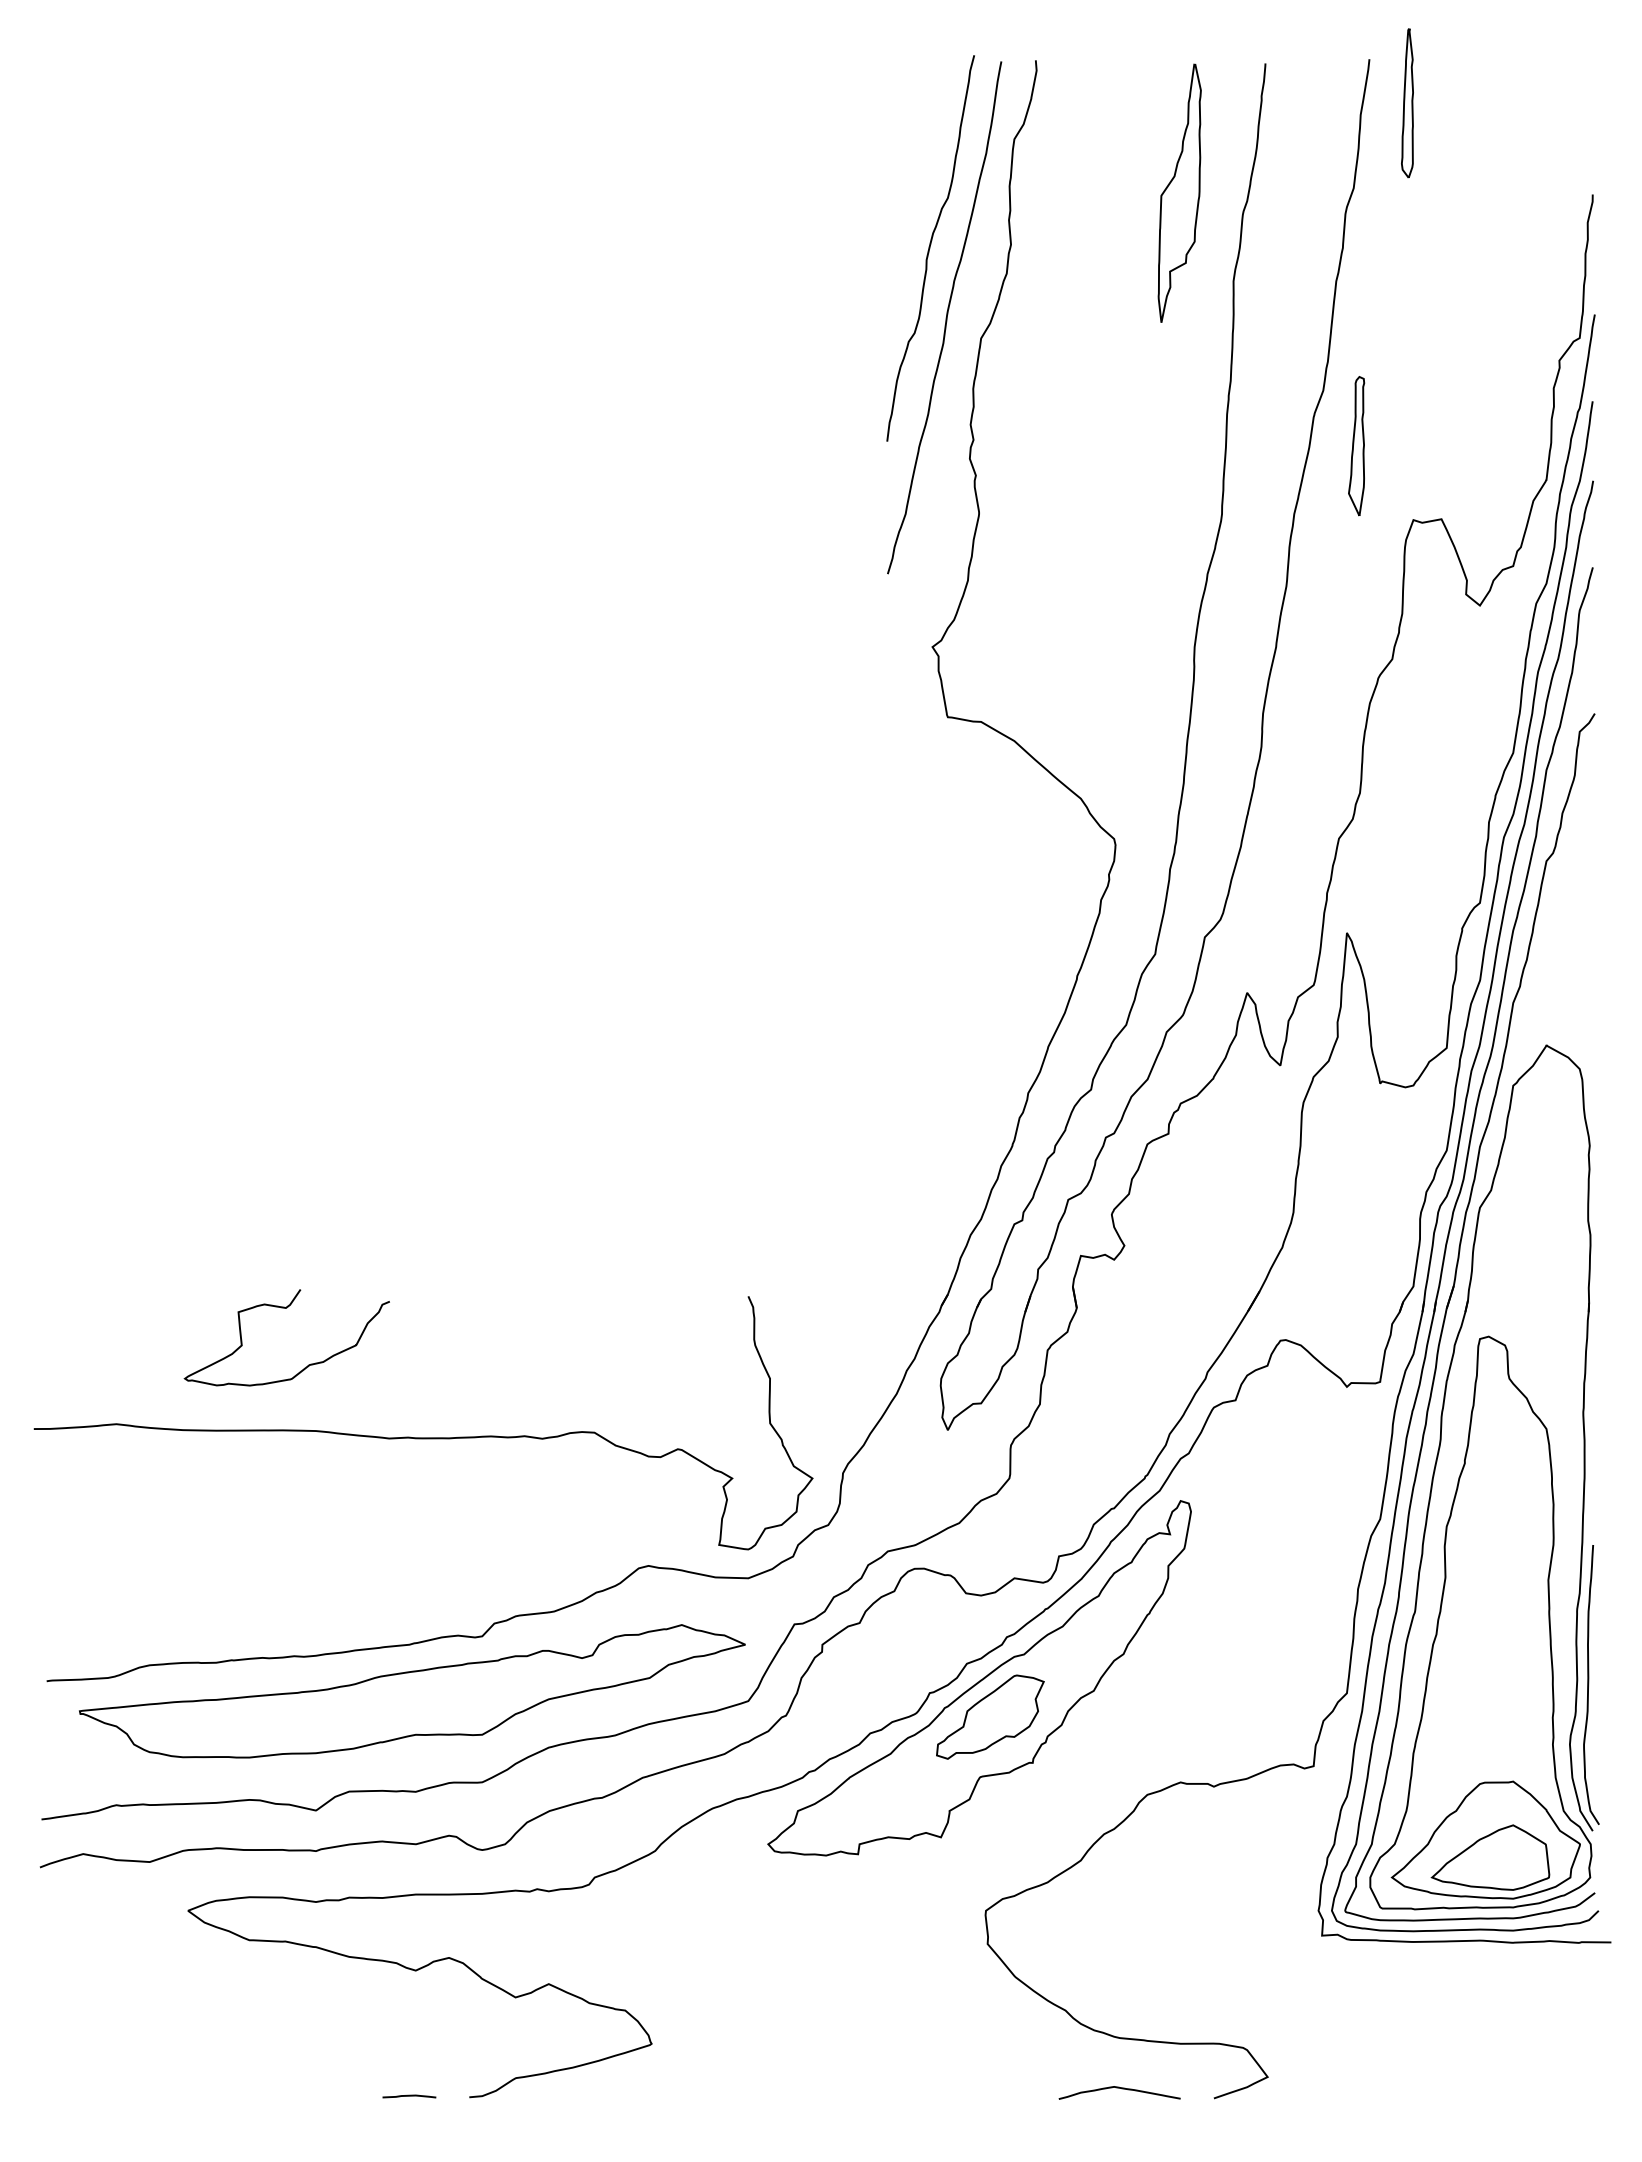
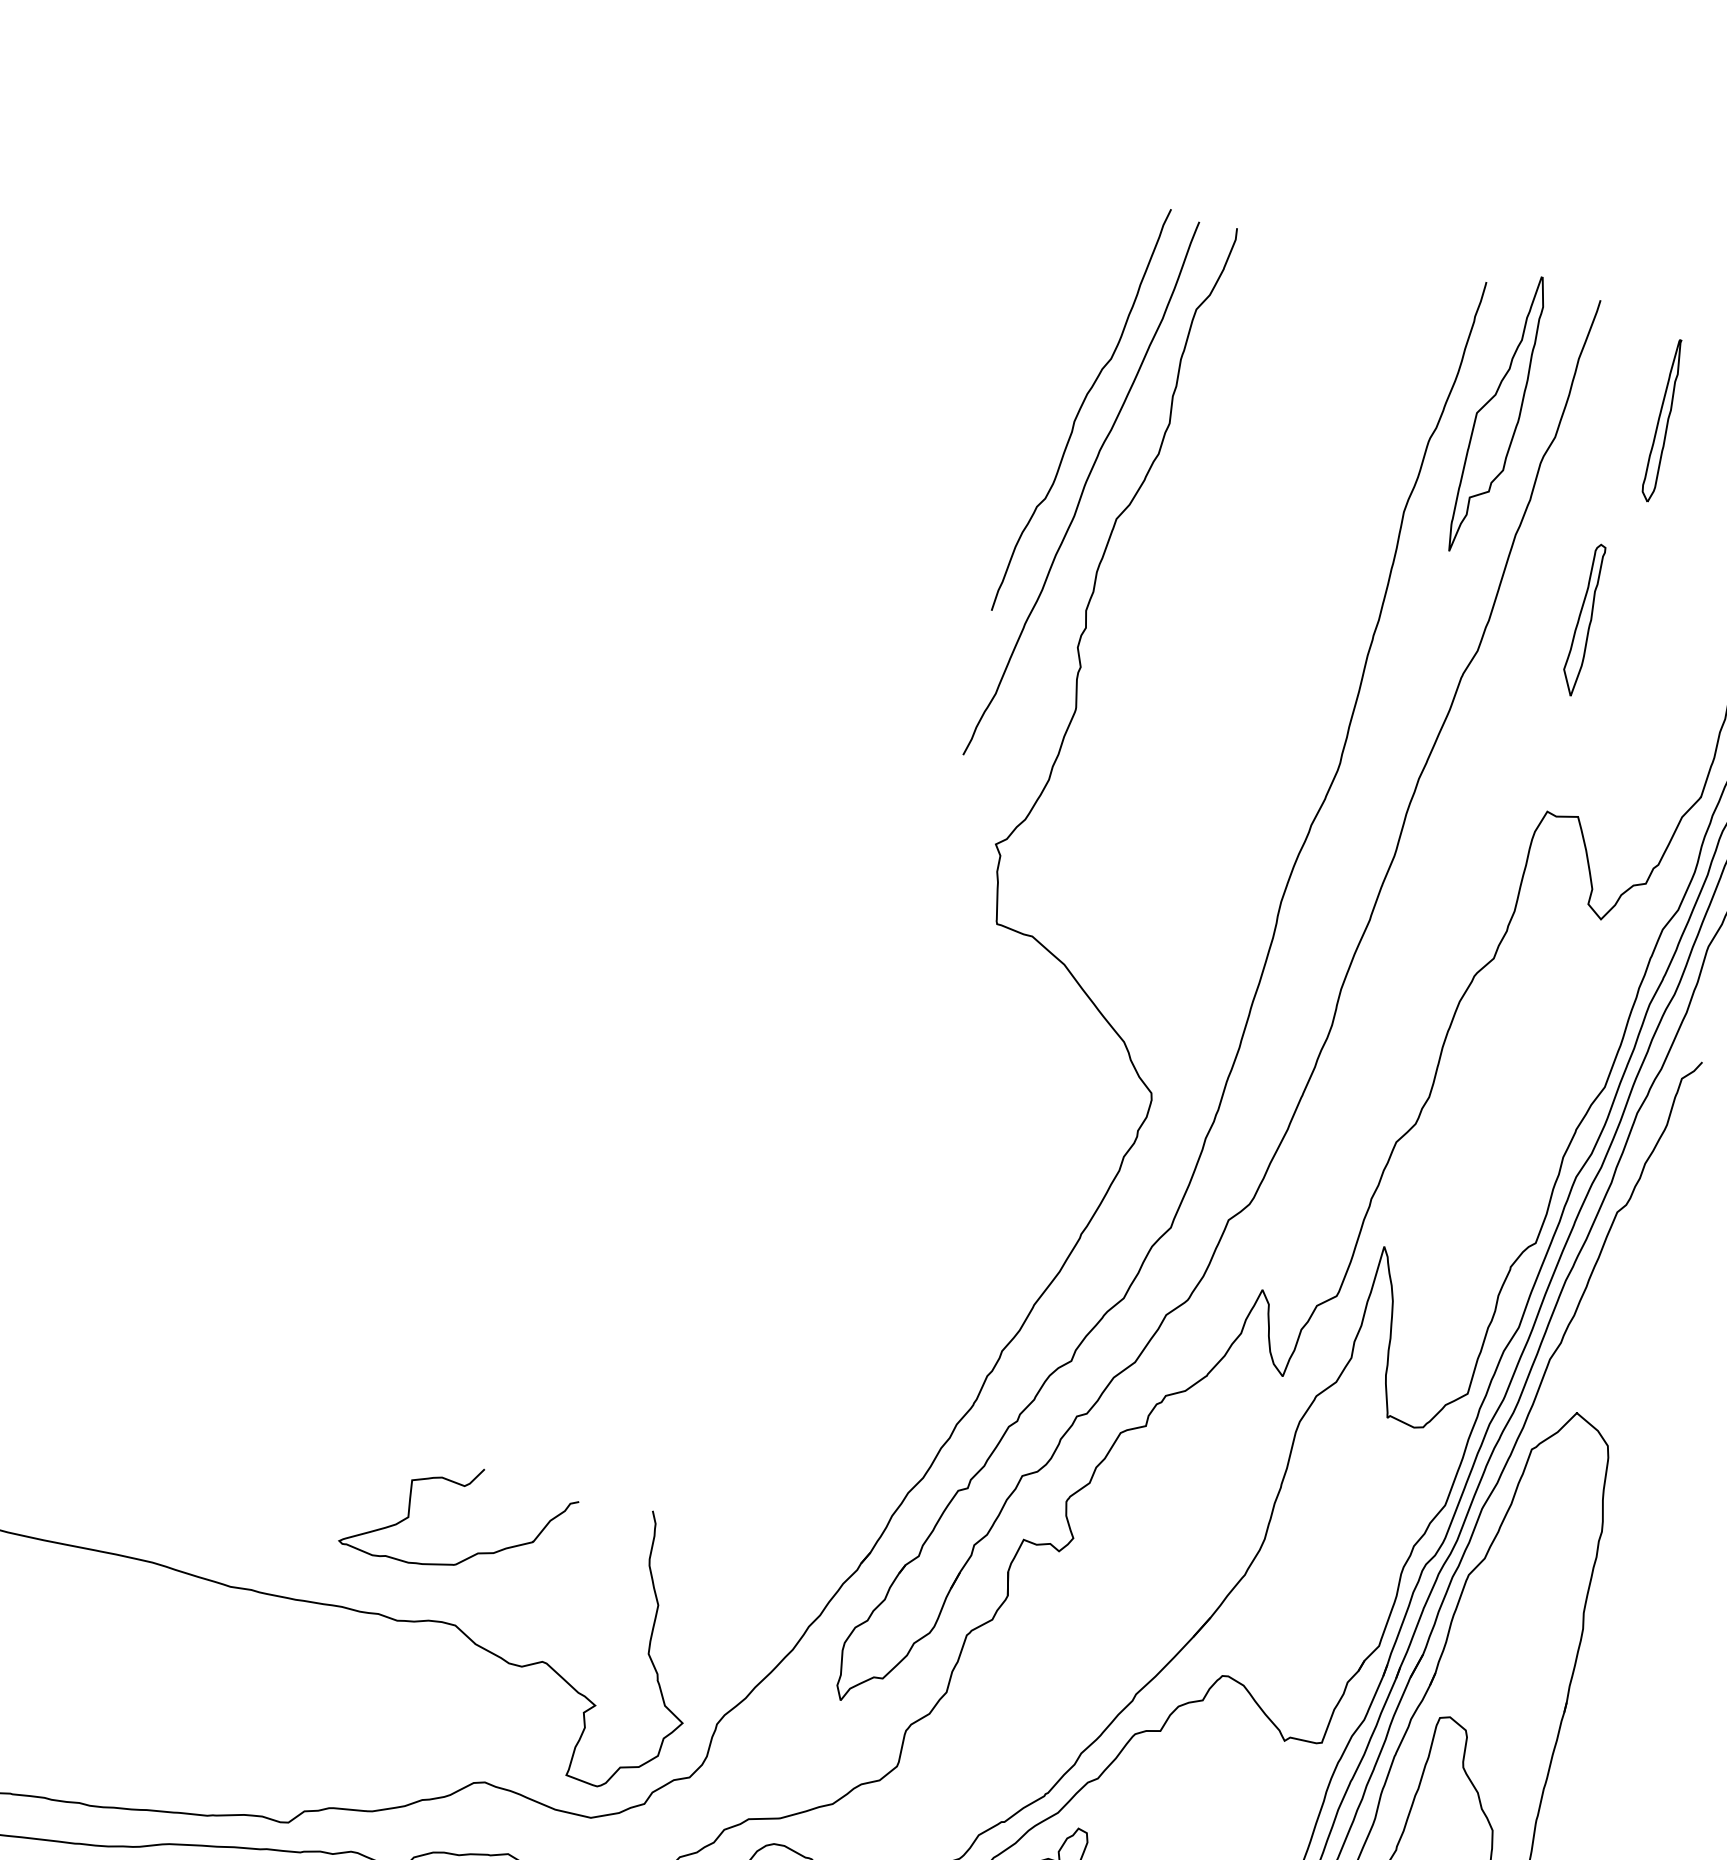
part: (1407, 103) -> (1662, 420), moved
curve: (1170, 184) -> (1489, 402), moved
part: (1356, 446) -> (1582, 619), moved
curve: (286, 1308) -> (465, 1486), moved

